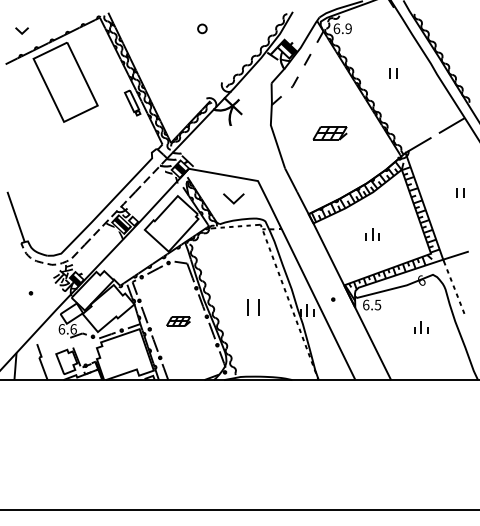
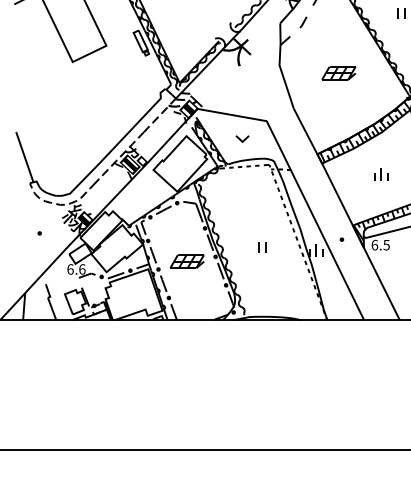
part: (233, 198) -> (242, 138), size x0.62
part: (254, 307) -> (263, 247), size x0.62
part: (178, 321) -> (187, 261), size x1.43

